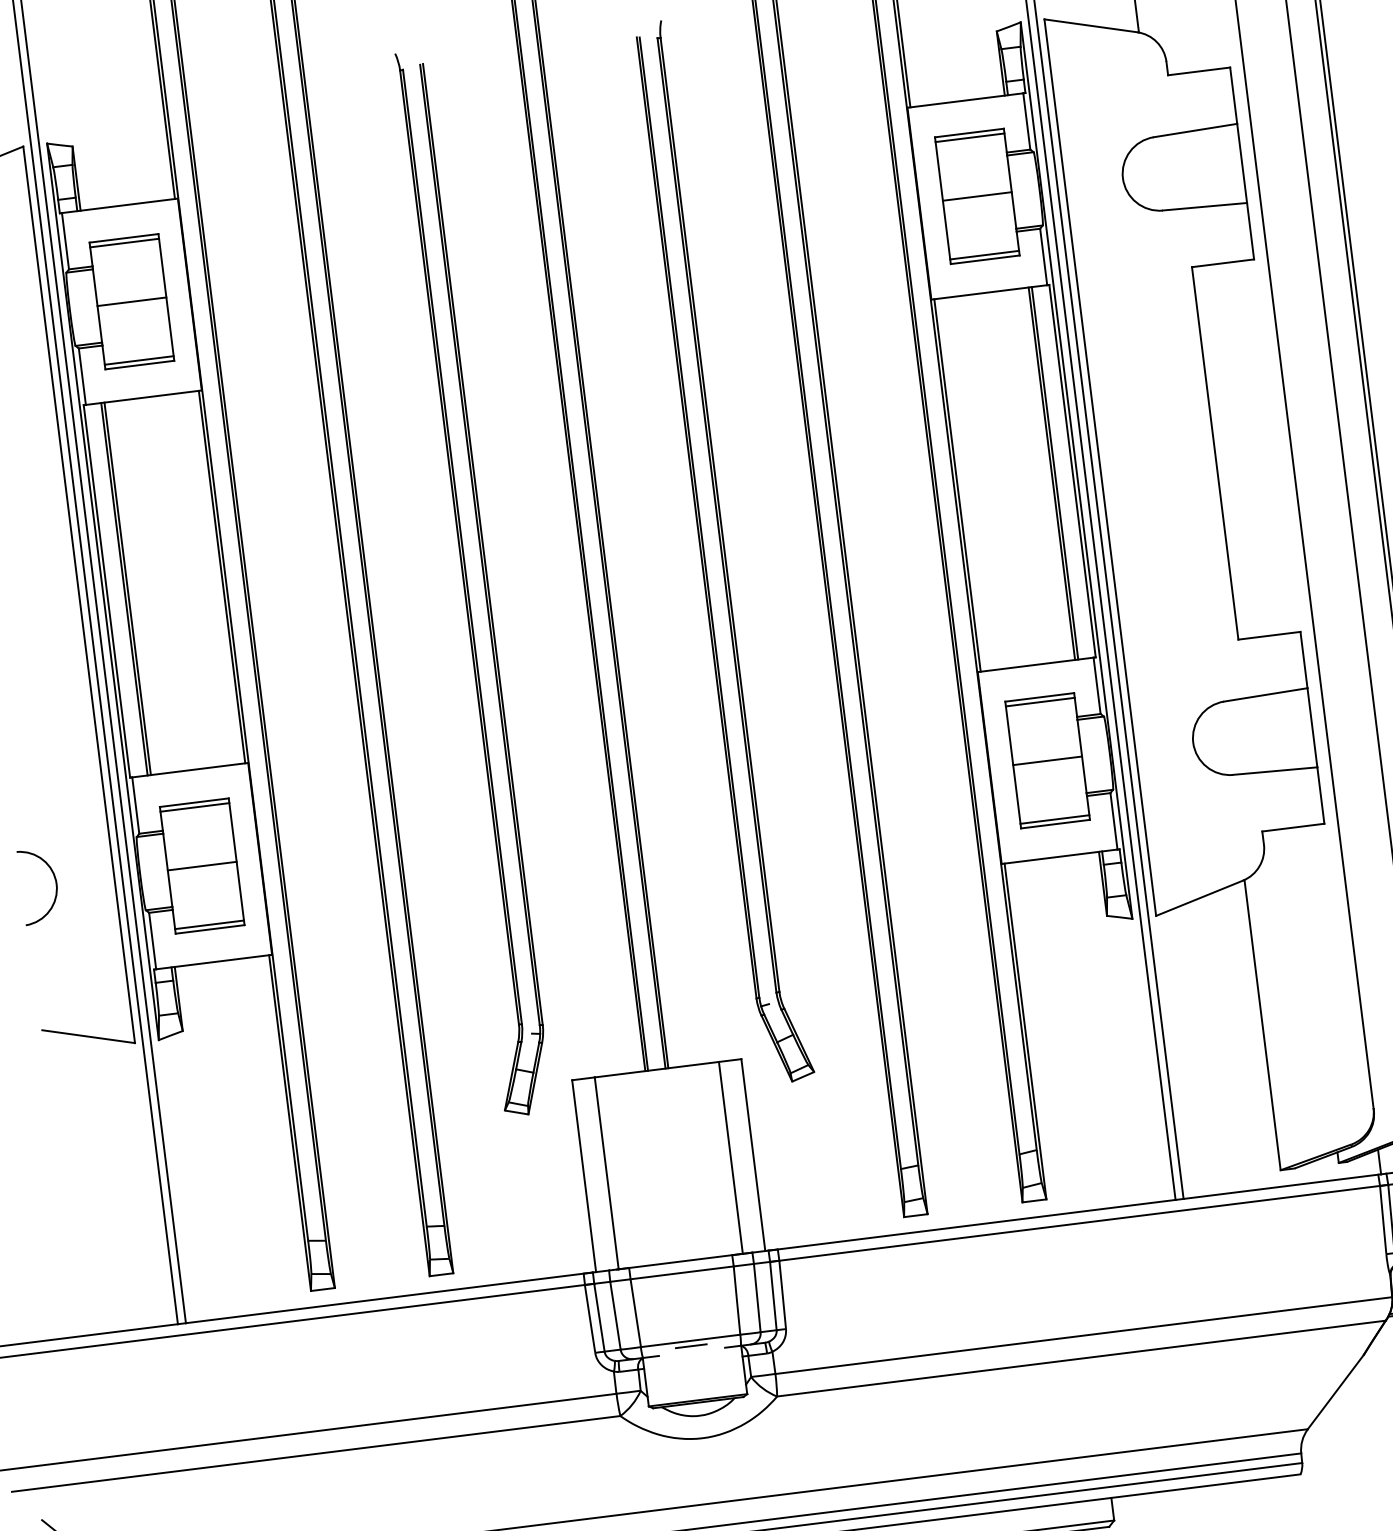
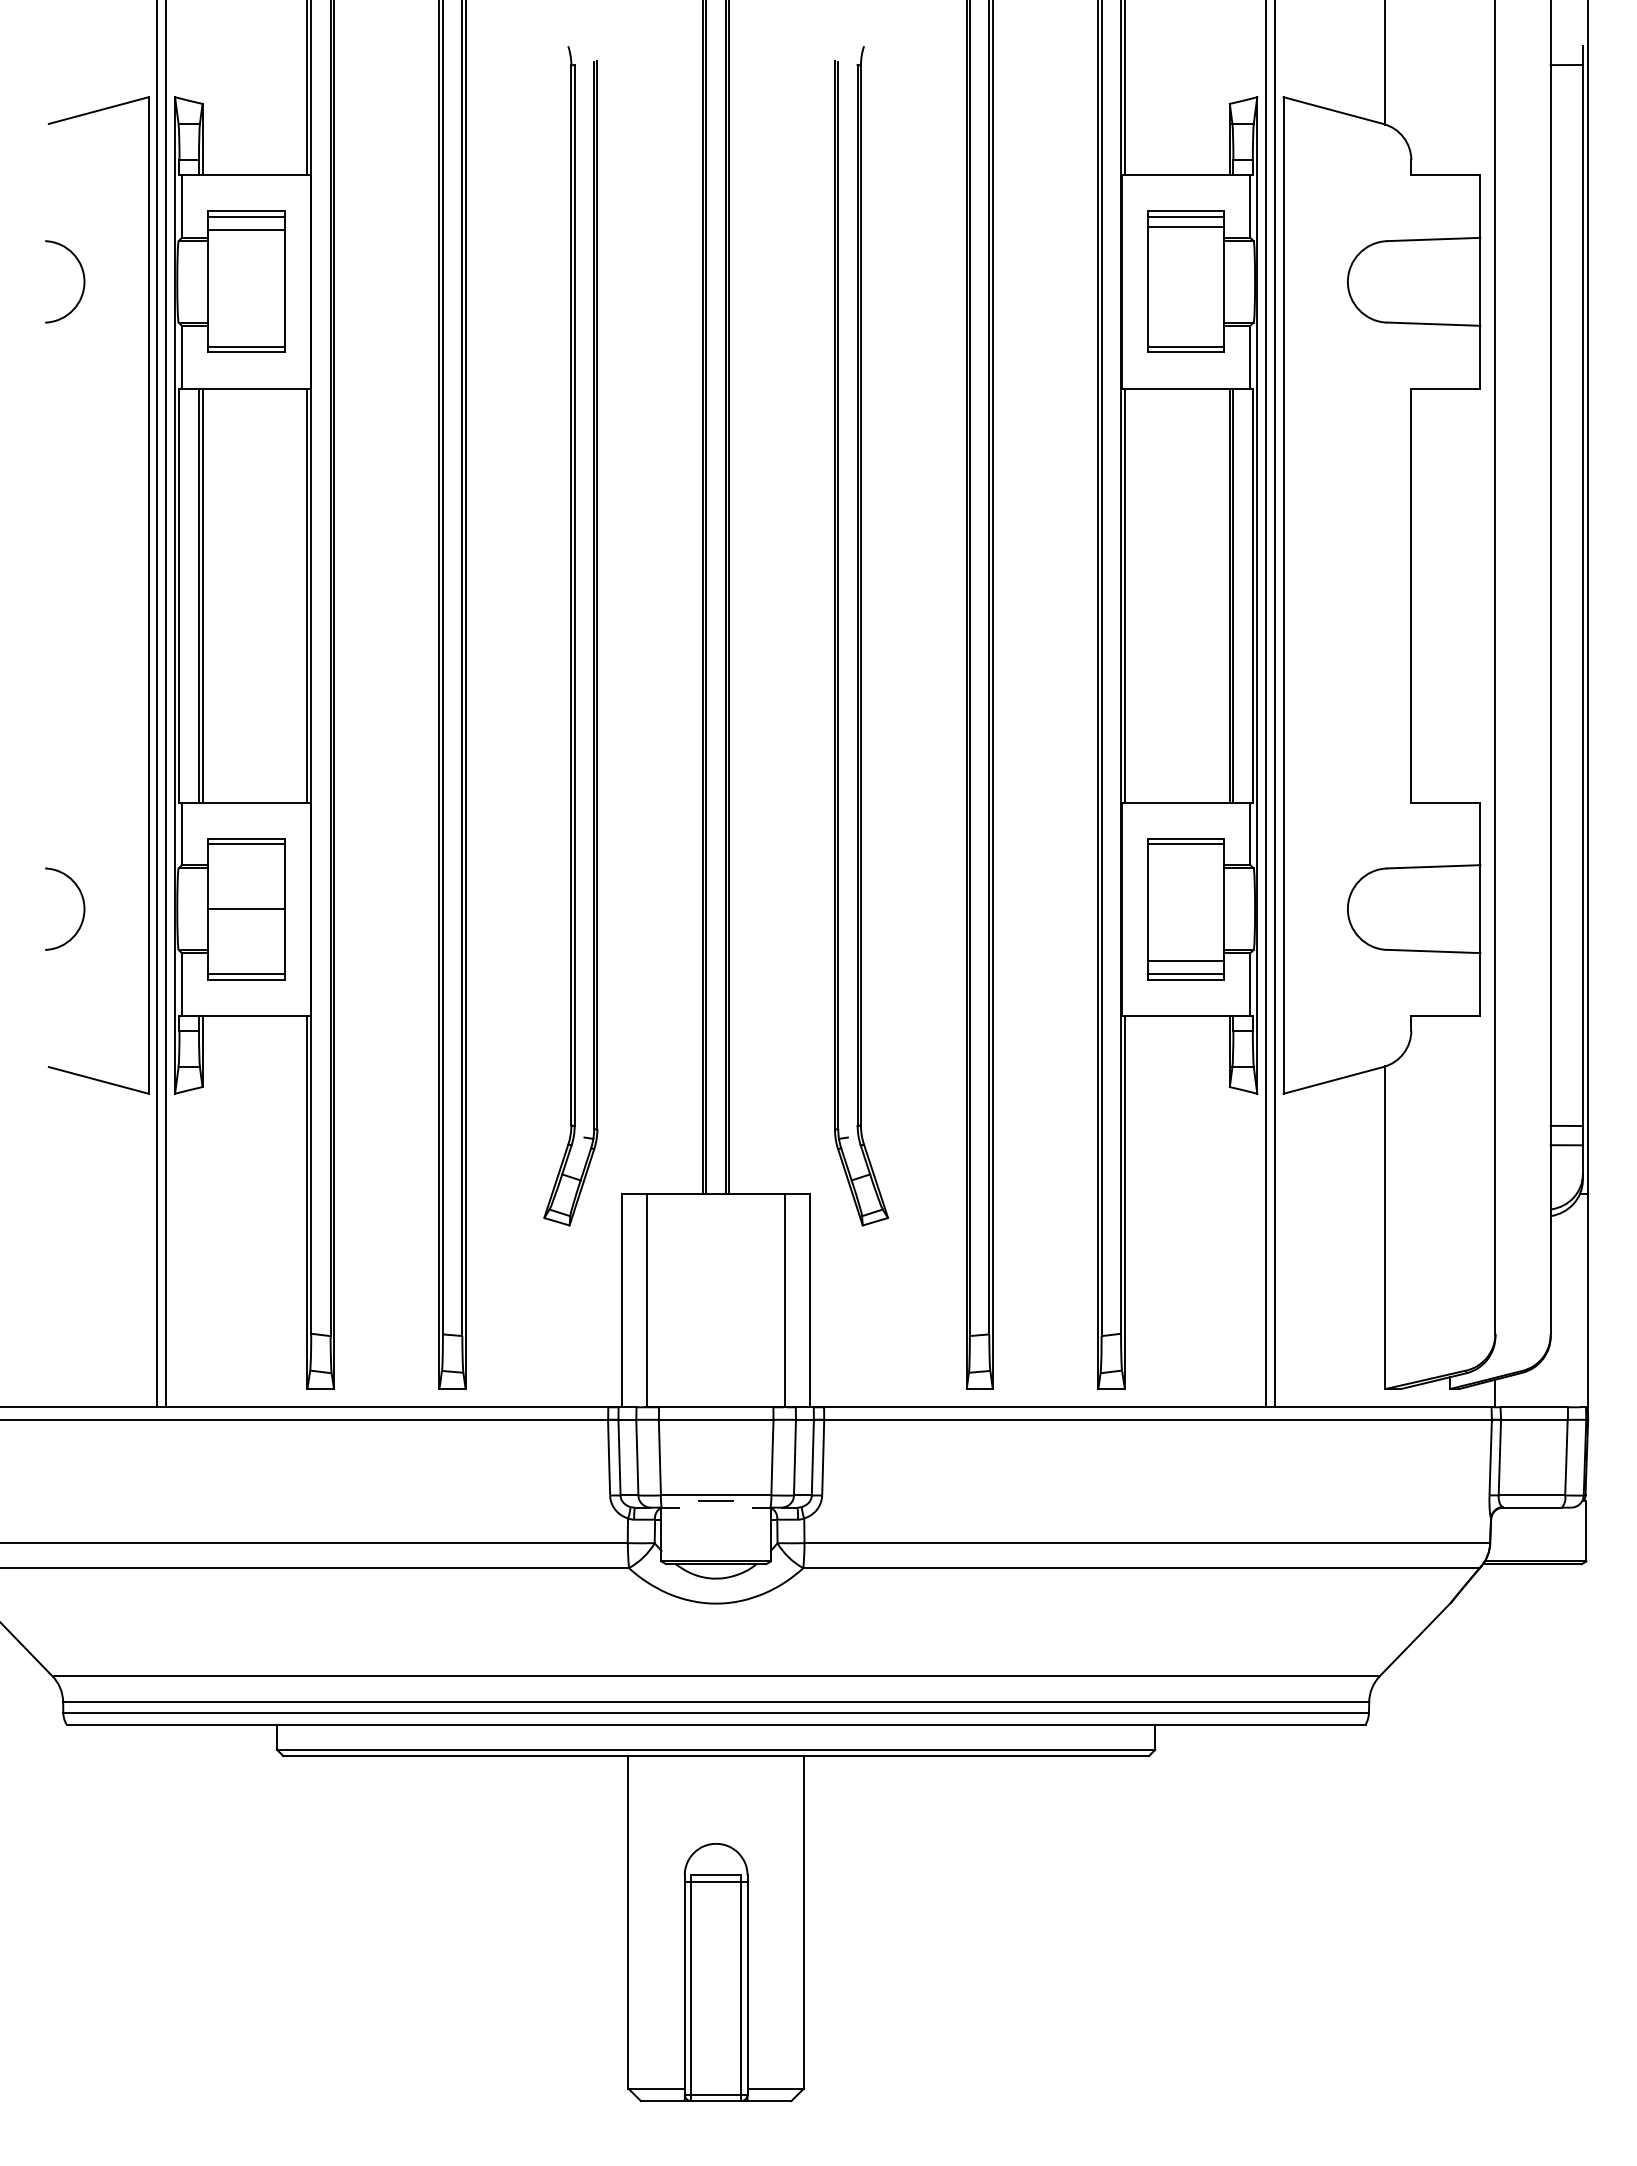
line: (976, 196) -> (1185, 226), moved
line: (132, 301) -> (246, 229), moved
line: (1047, 761) -> (1185, 961), moved

